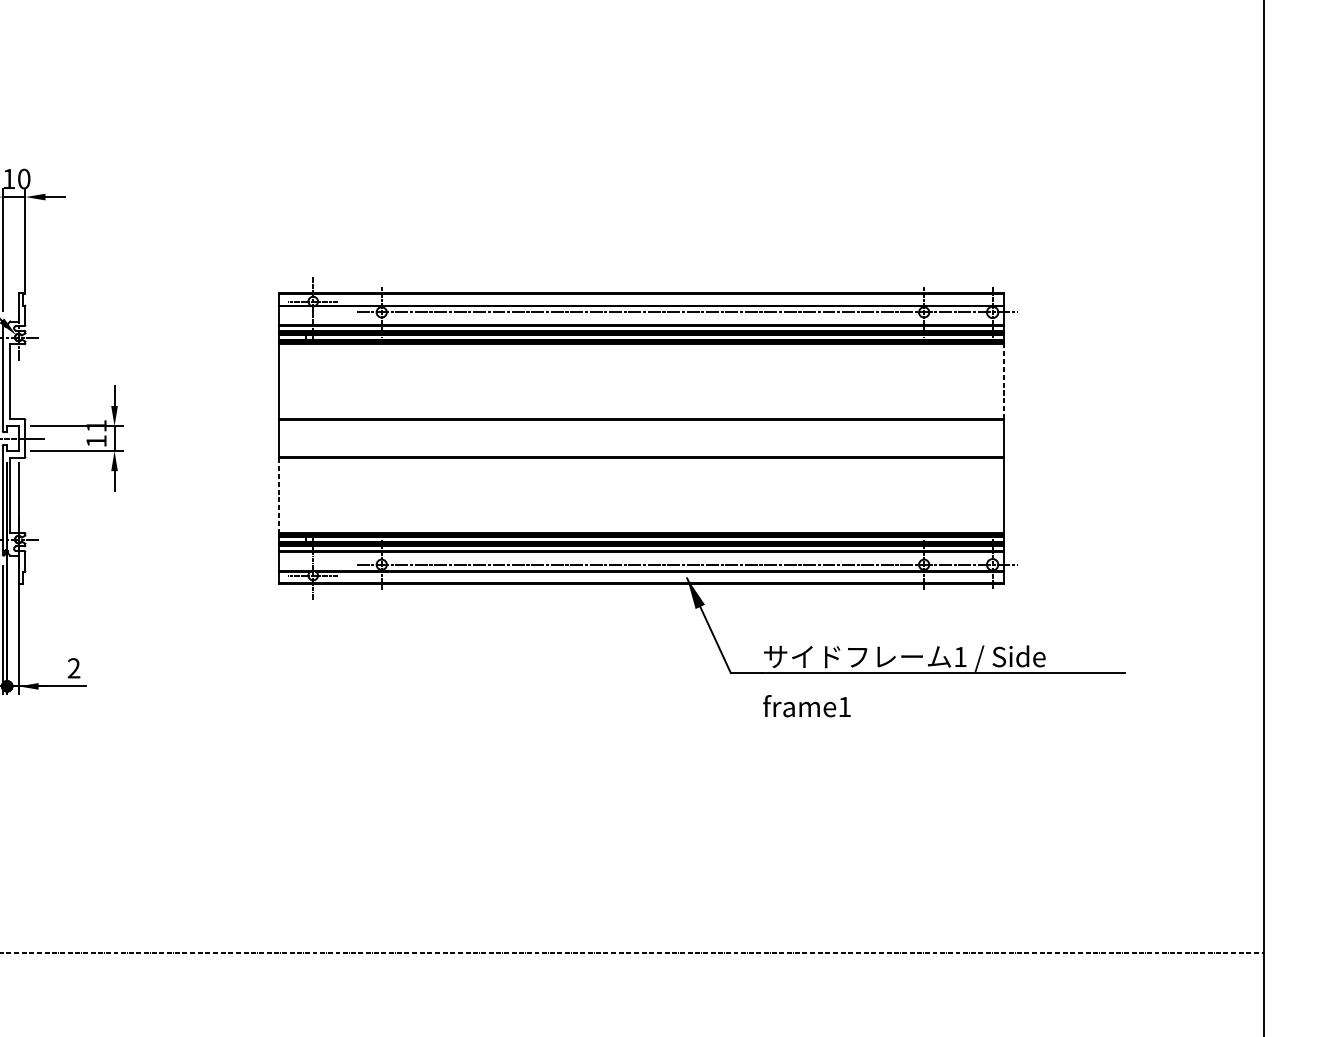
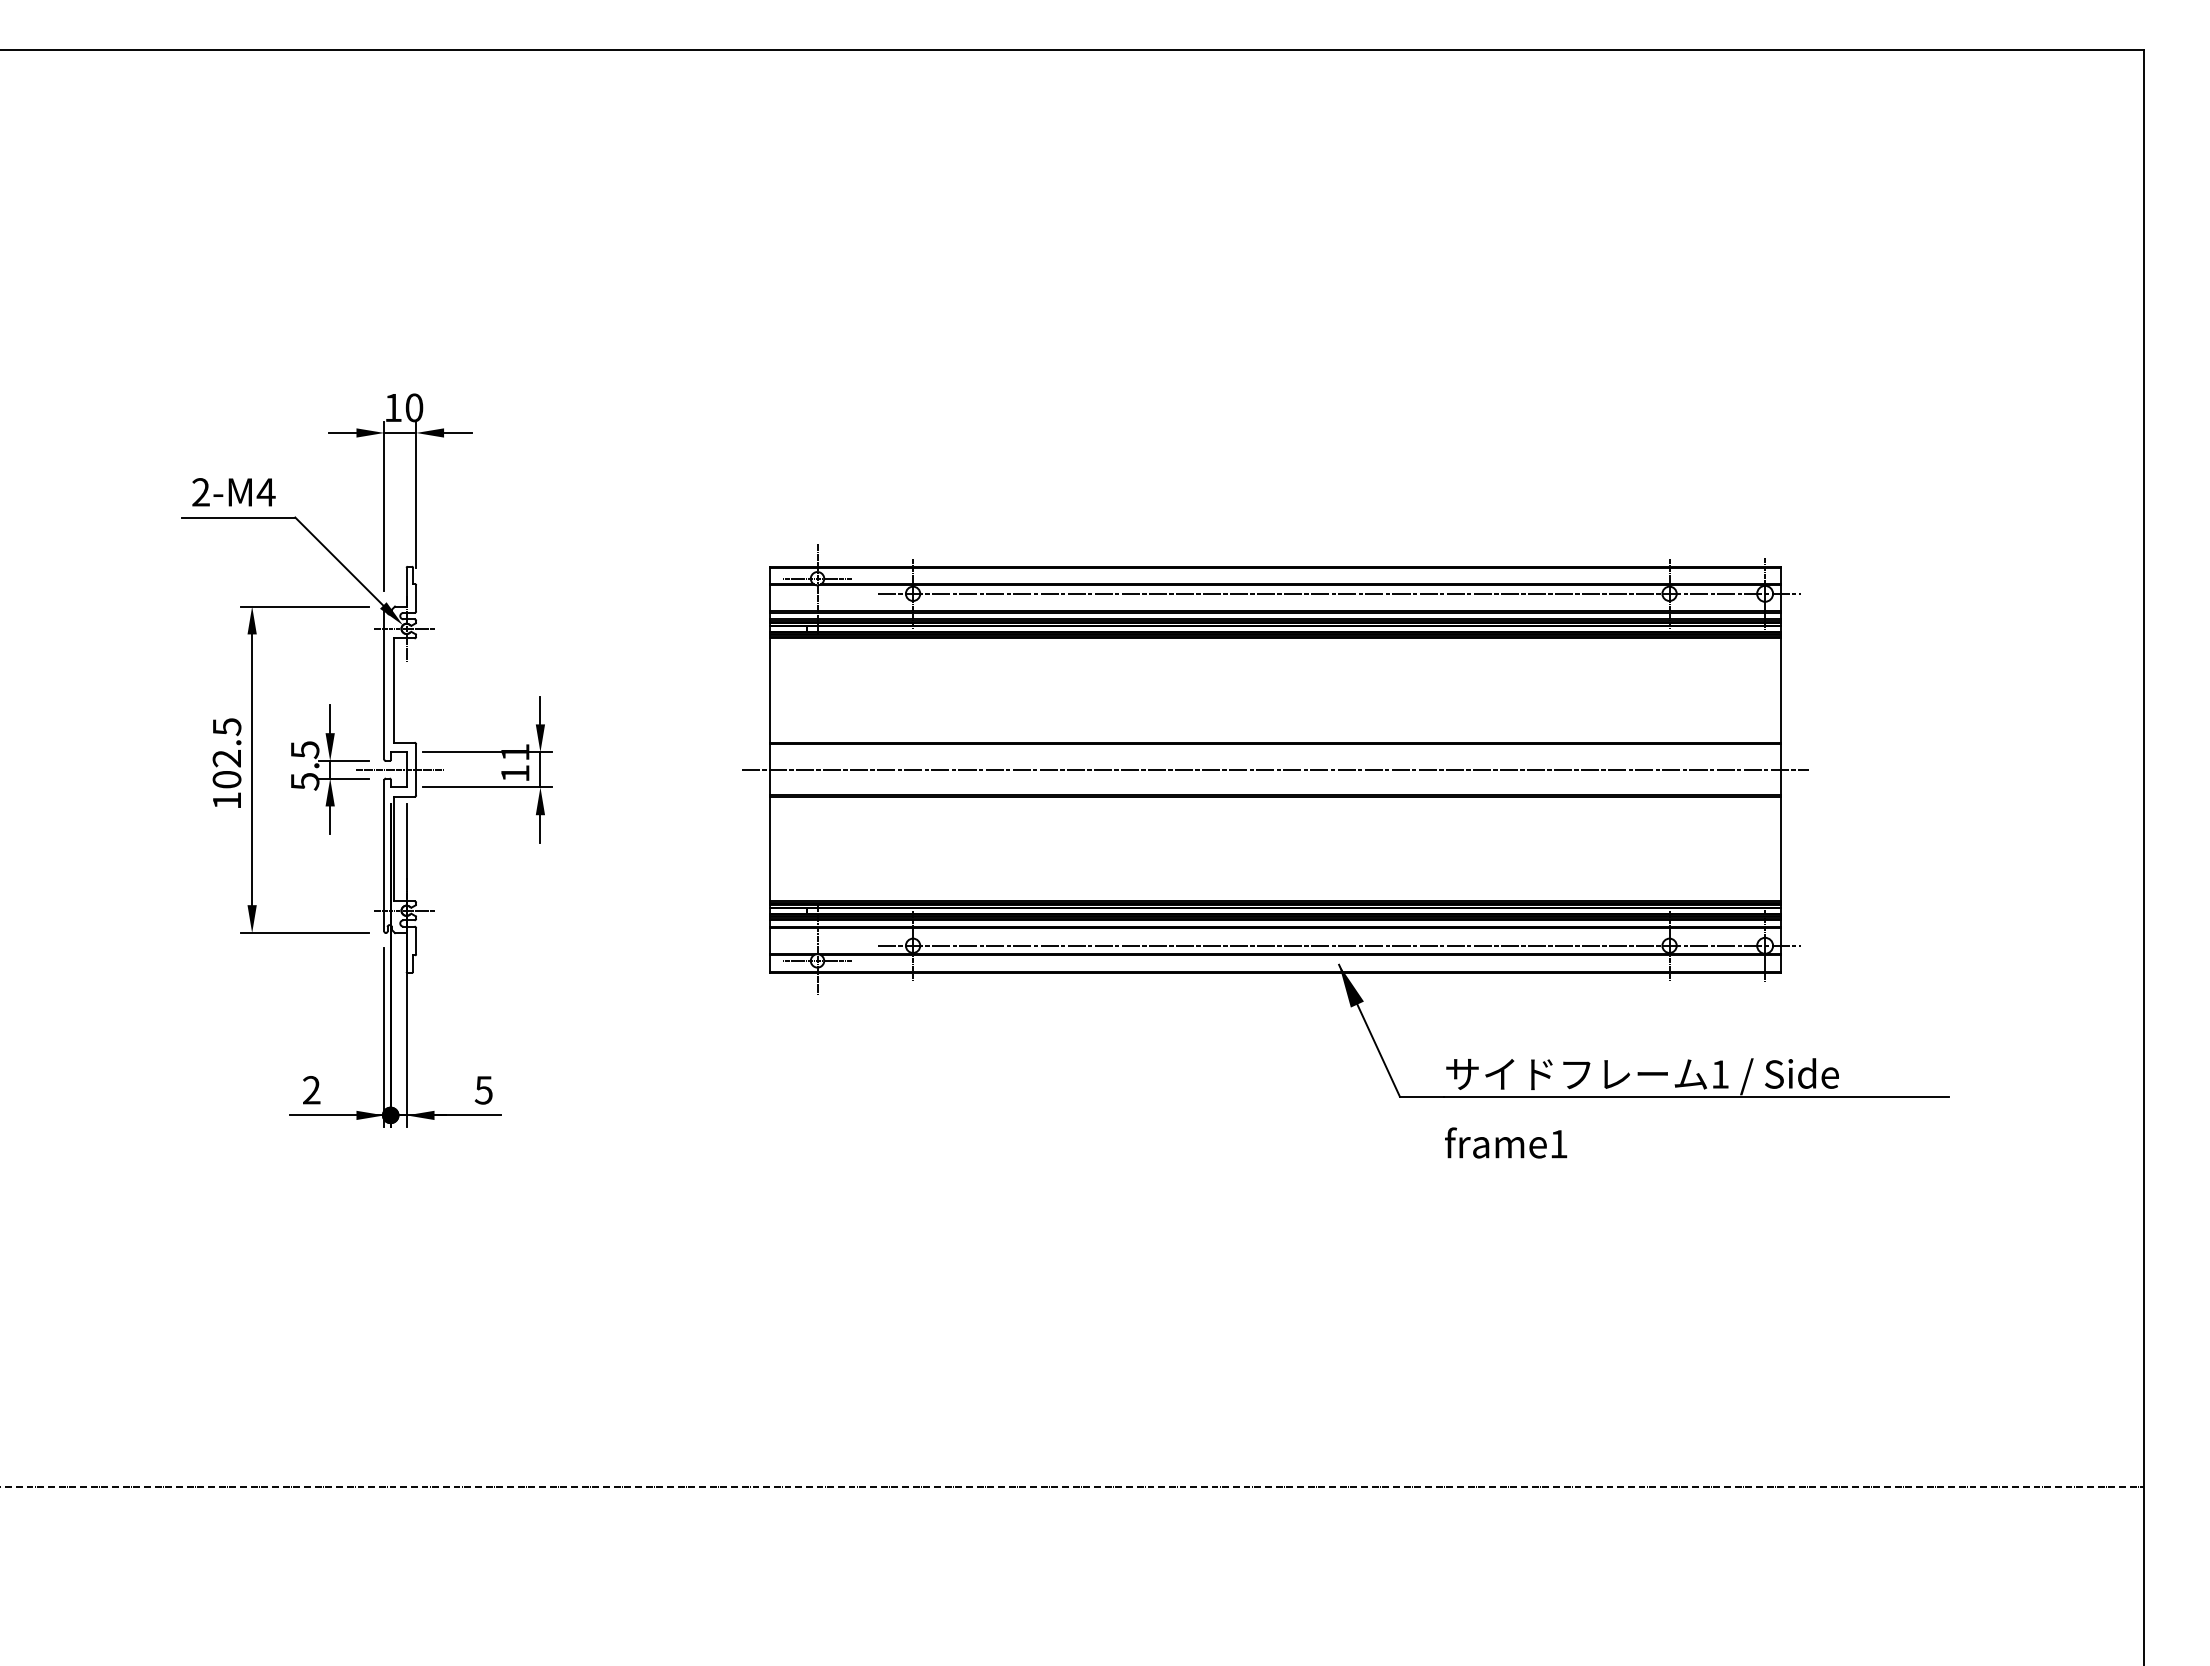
line: (1004, 381) -> (1781, 690), dashed -> solid
line: (640, 438) -> (1274, 769), added
line: (278, 495) -> (769, 849), dashed -> solid
text: (73, 668) -> (483, 1090), 2 -> 5

